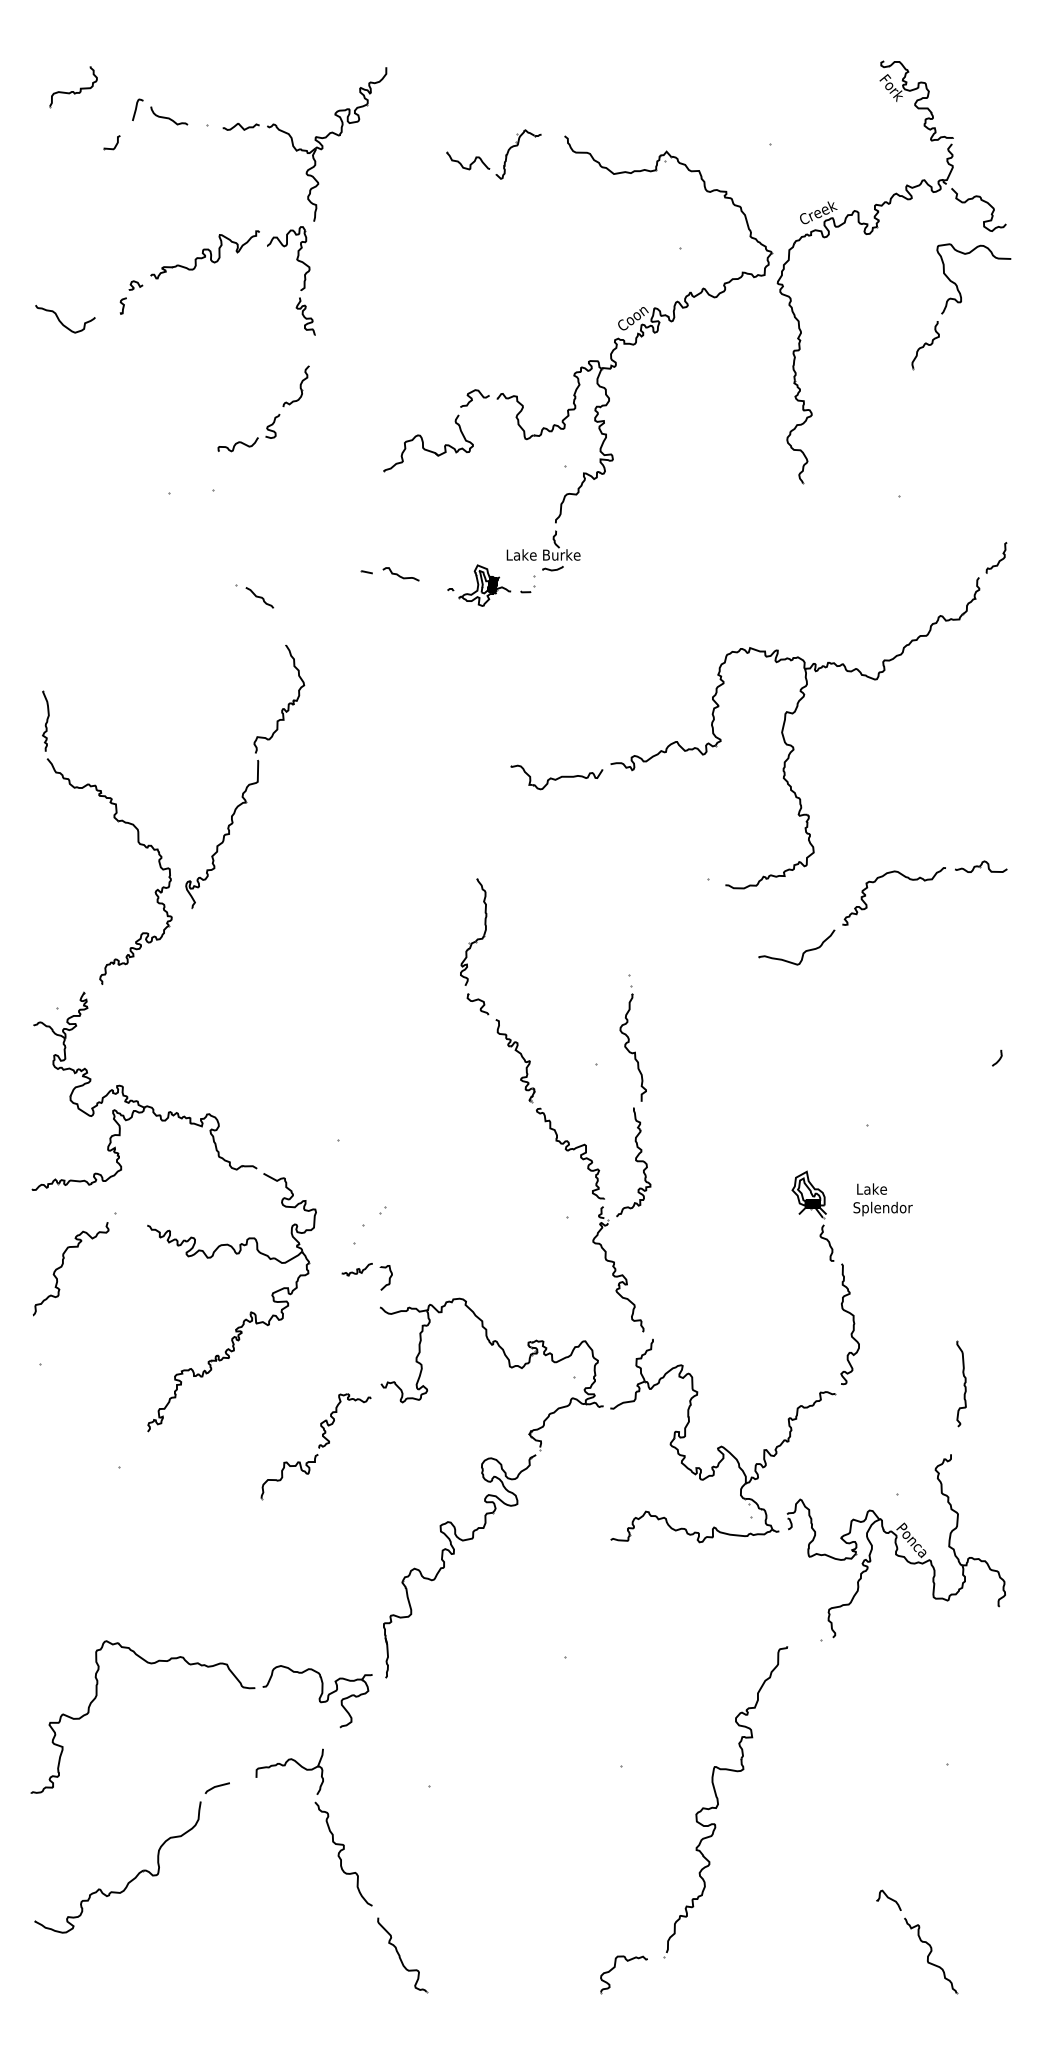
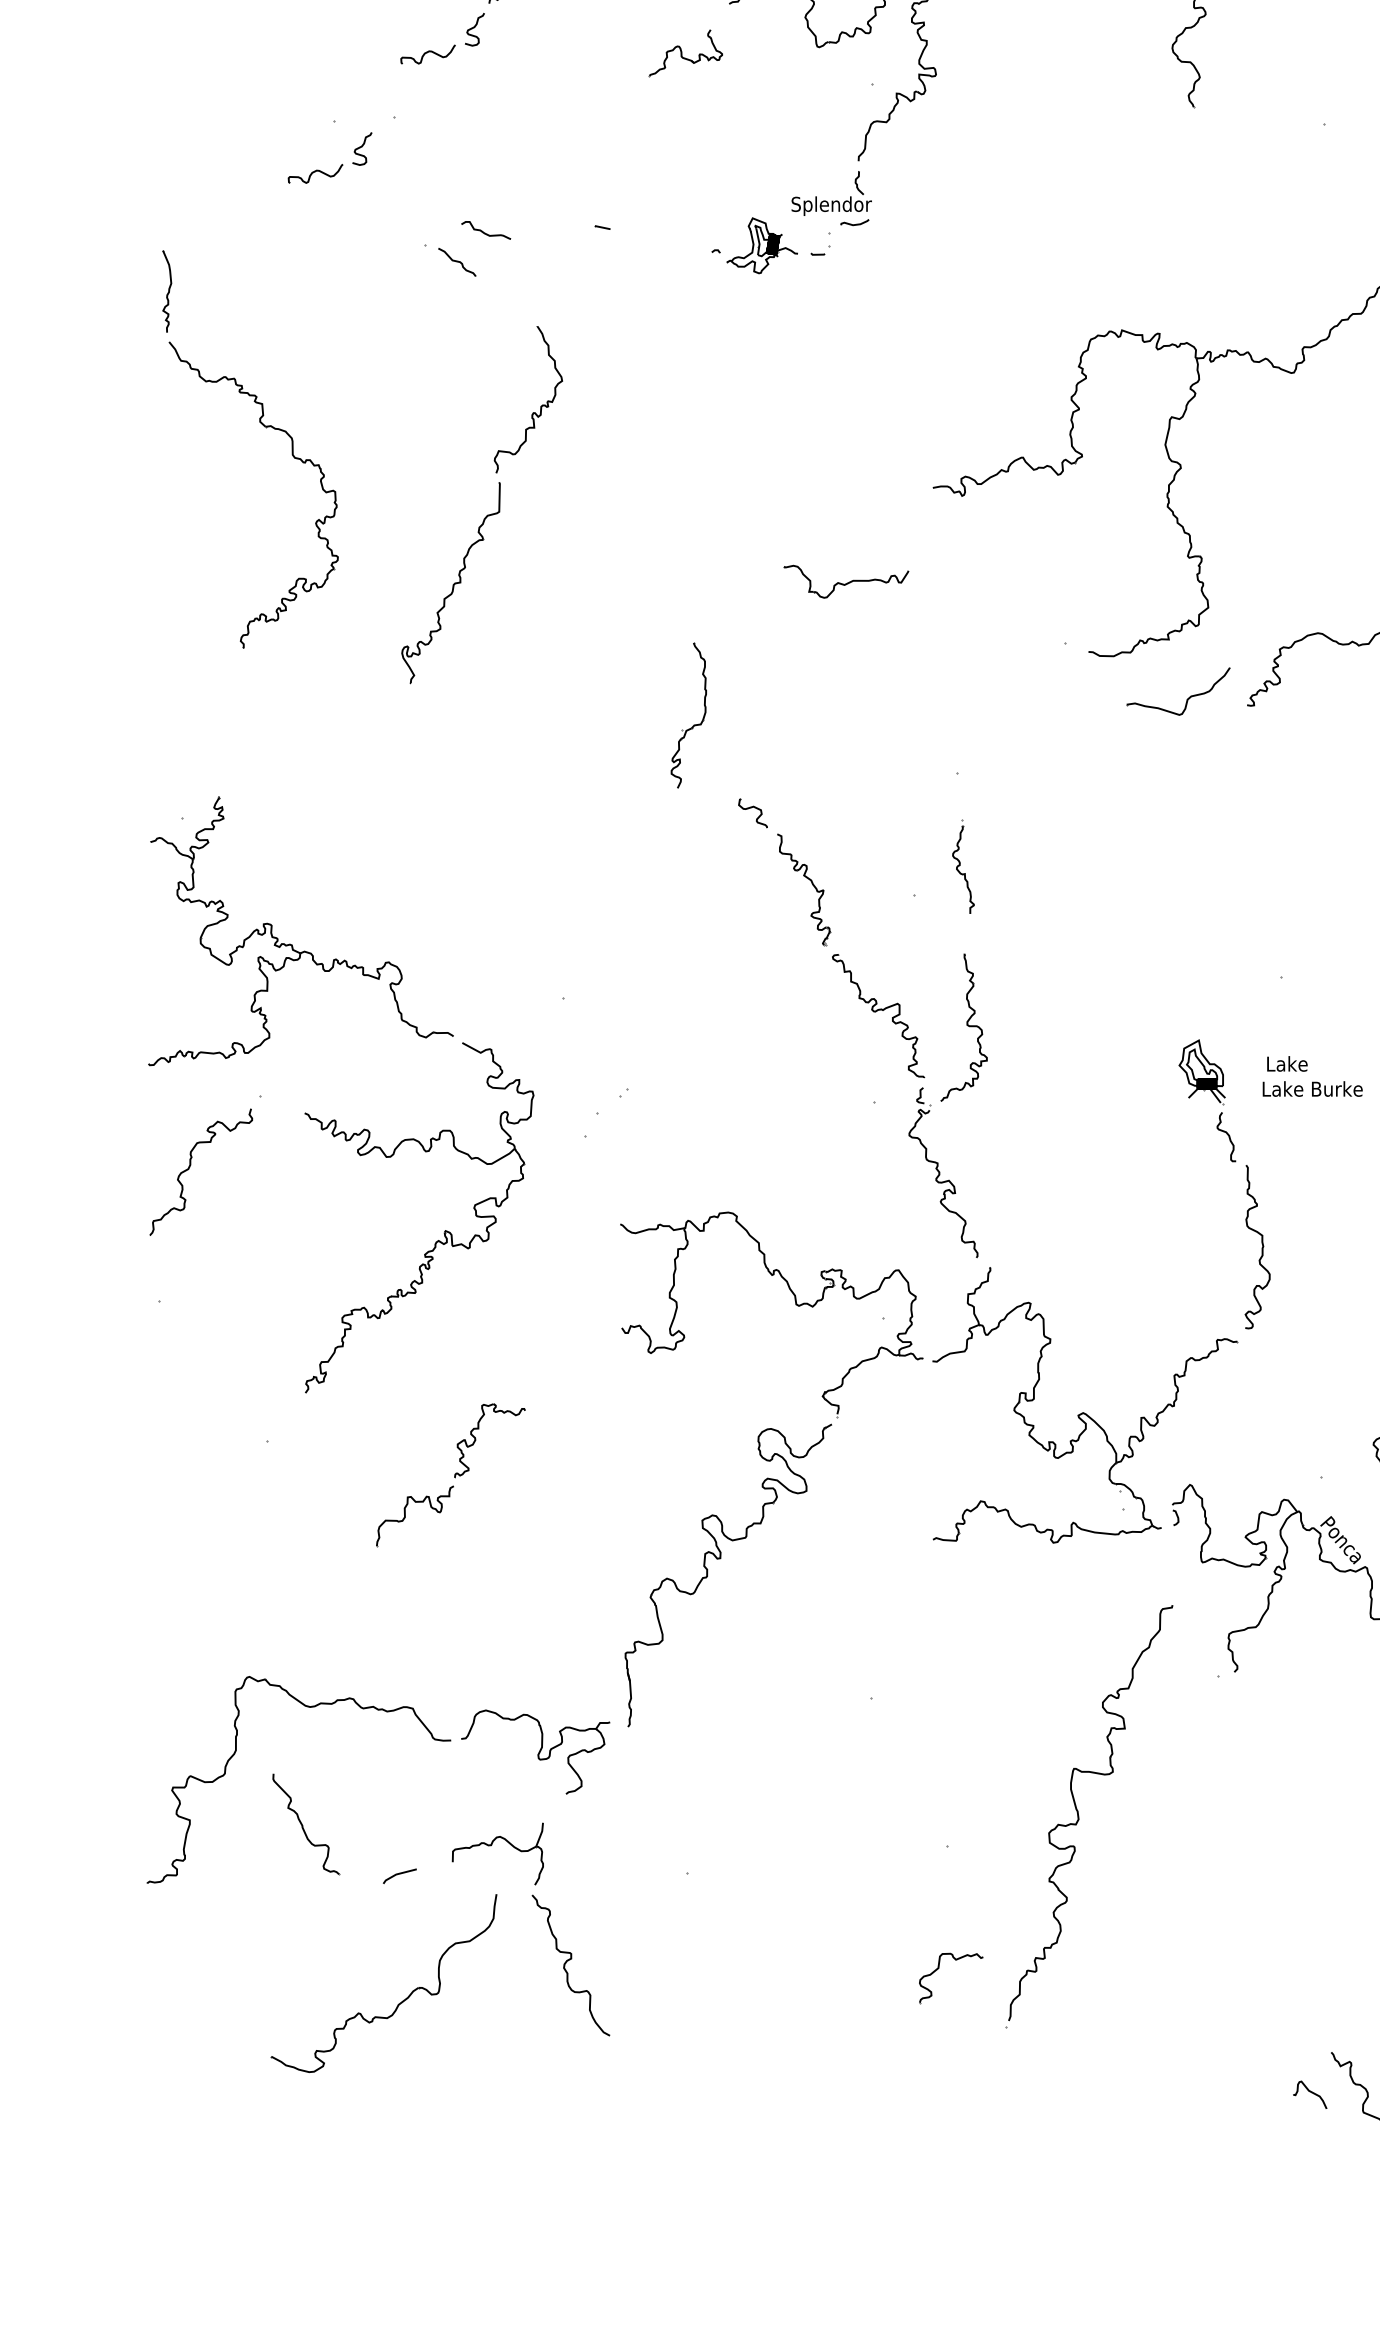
part: (428, 443) -> (685, 53), size x0.6
part: (172, 527) -> (338, 166), added
text: (543, 556) -> (841, 206), Lake Burke -> Splendor
curve: (400, 575) -> (485, 232), moved
part: (556, 777) -> (845, 581), moved
part: (249, 783) -> (488, 514), moved
part: (118, 822) -> (265, 428), moved
part: (477, 938) -> (694, 724), moved
part: (802, 953) -> (1186, 699), moved
part: (632, 1043) -> (962, 866), size x0.6
text: (890, 1208) -> (1312, 1090), Splendor -> Lake Burke
part: (366, 1276) -> (601, 1182), removed
part: (315, 1446) -> (450, 1475), moved
part: (718, 1802) -> (1079, 1816), moved
part: (127, 1882) -> (397, 2004), moved
curve: (888, 1898) -> (1309, 2092), moved
part: (402, 1955) -> (306, 1825), moved
part: (615, 1967) -> (939, 1968), moved

